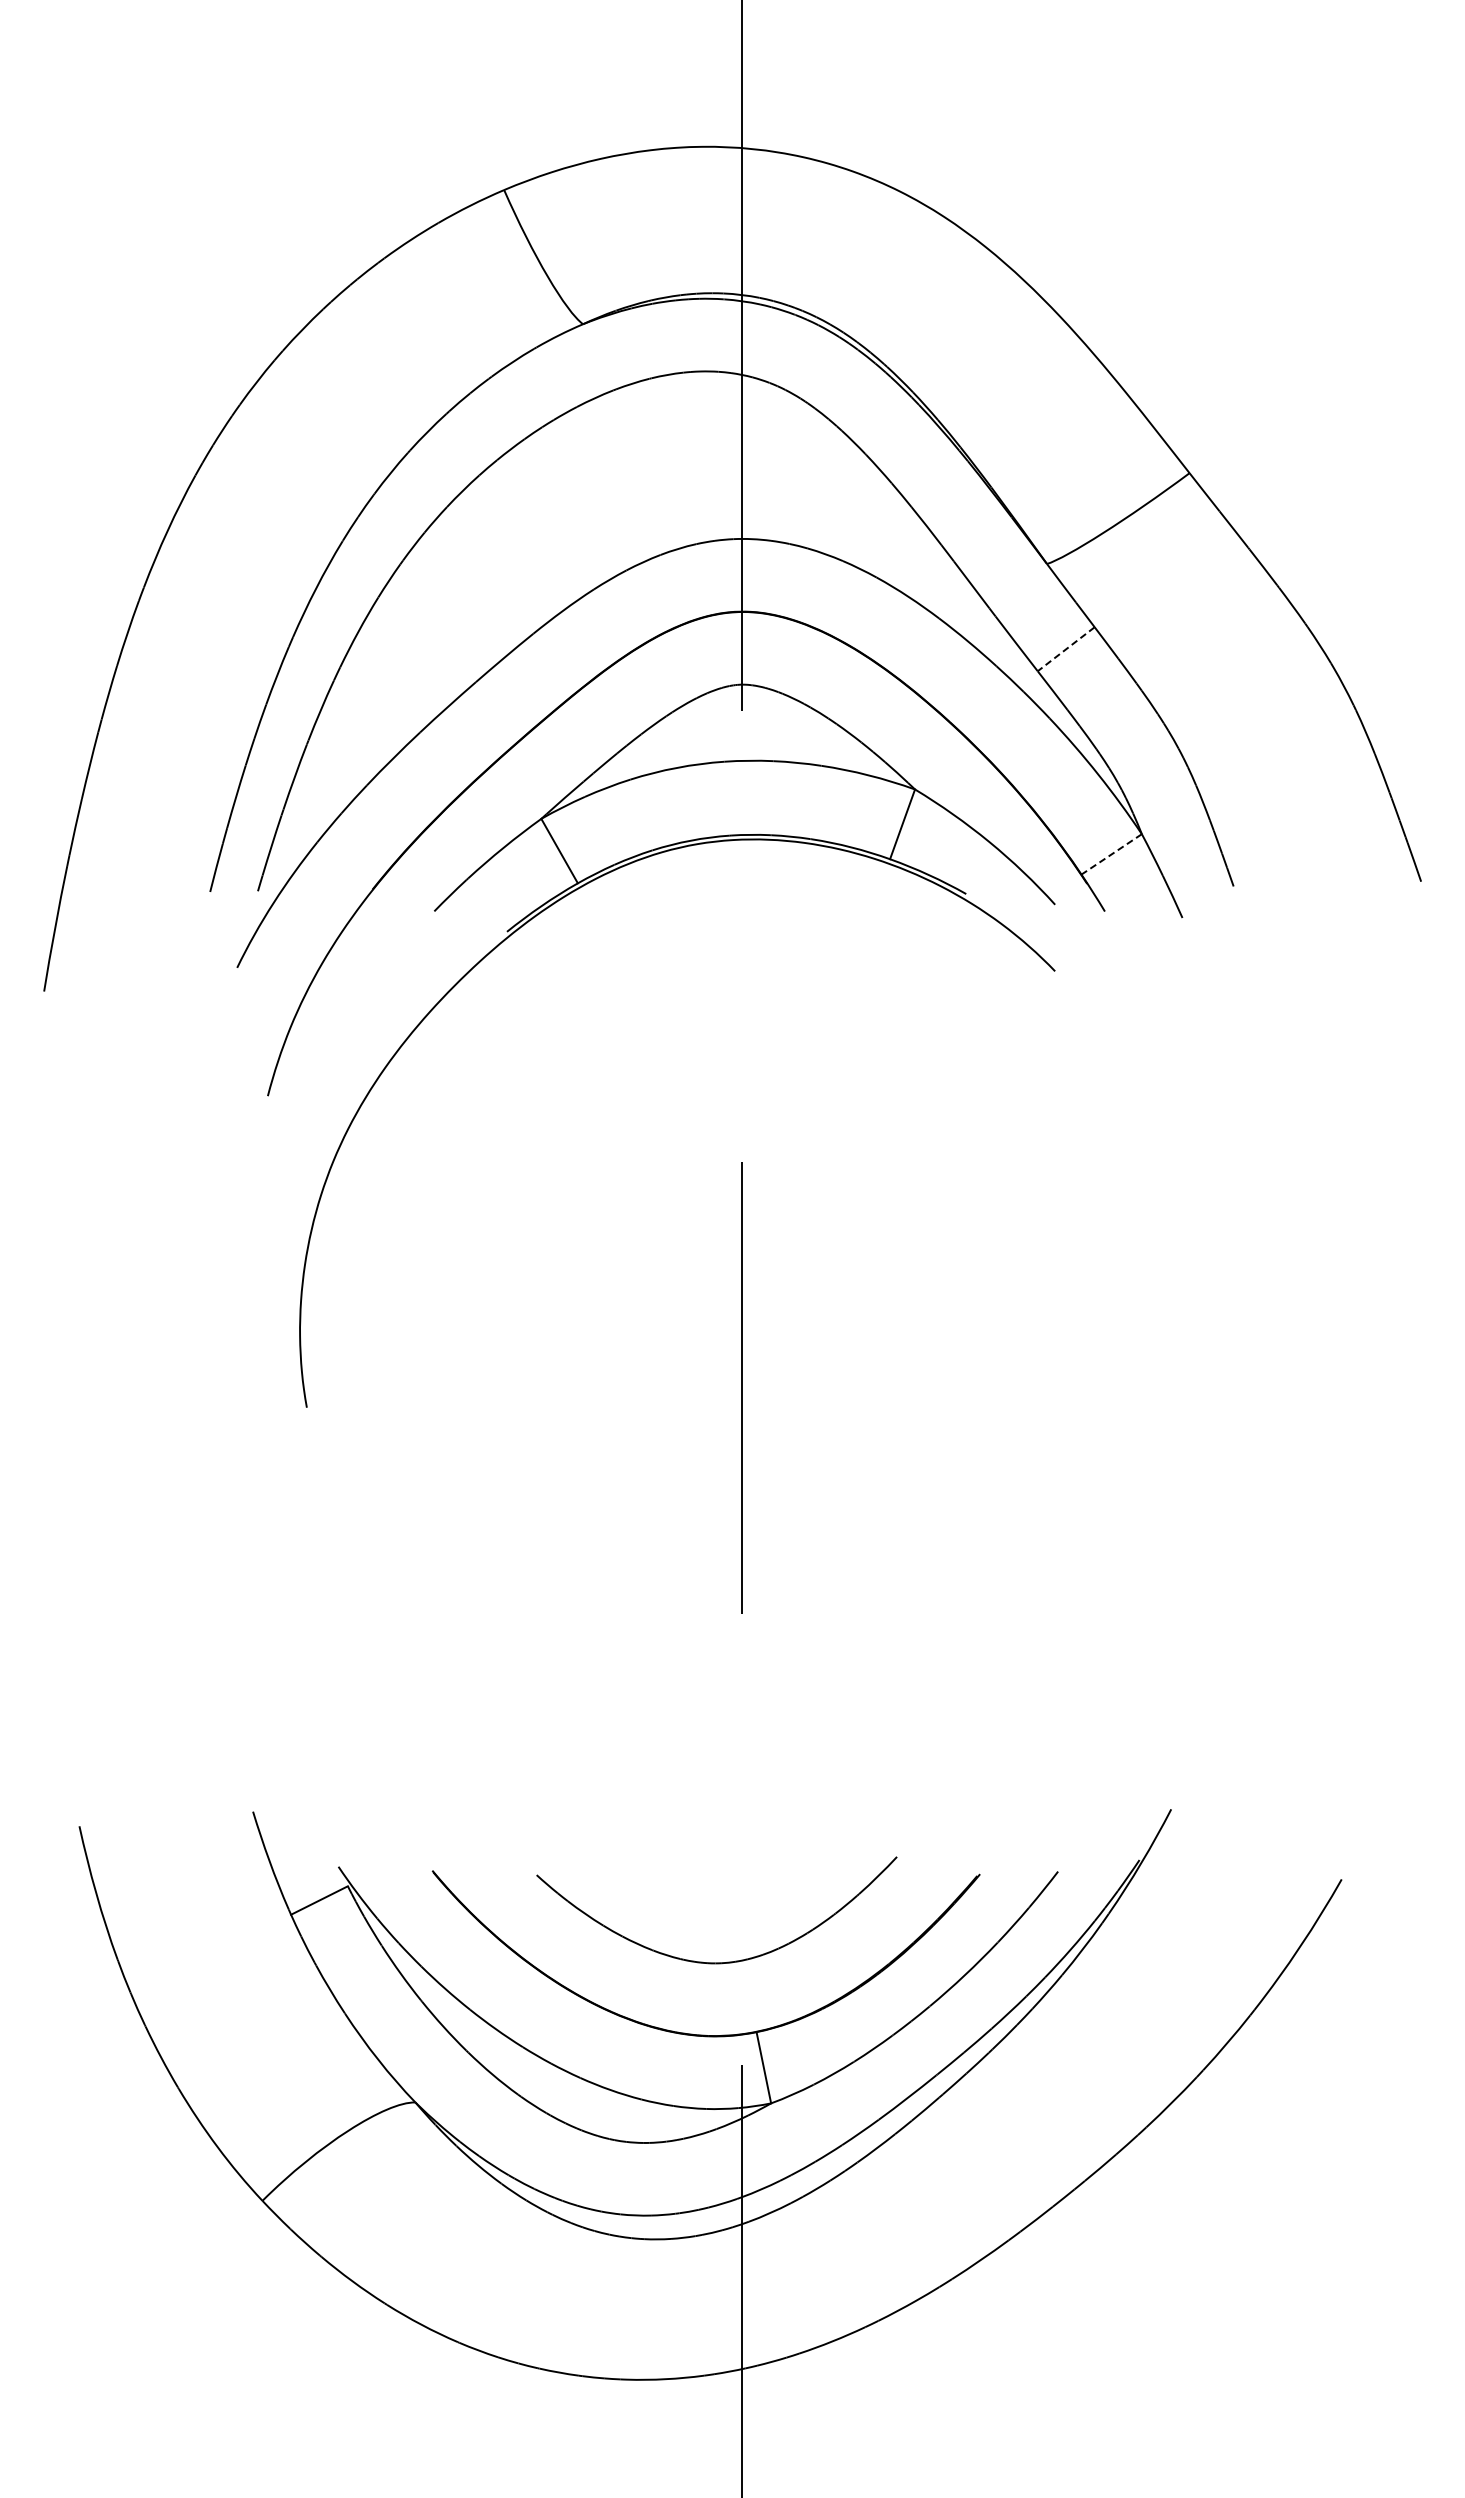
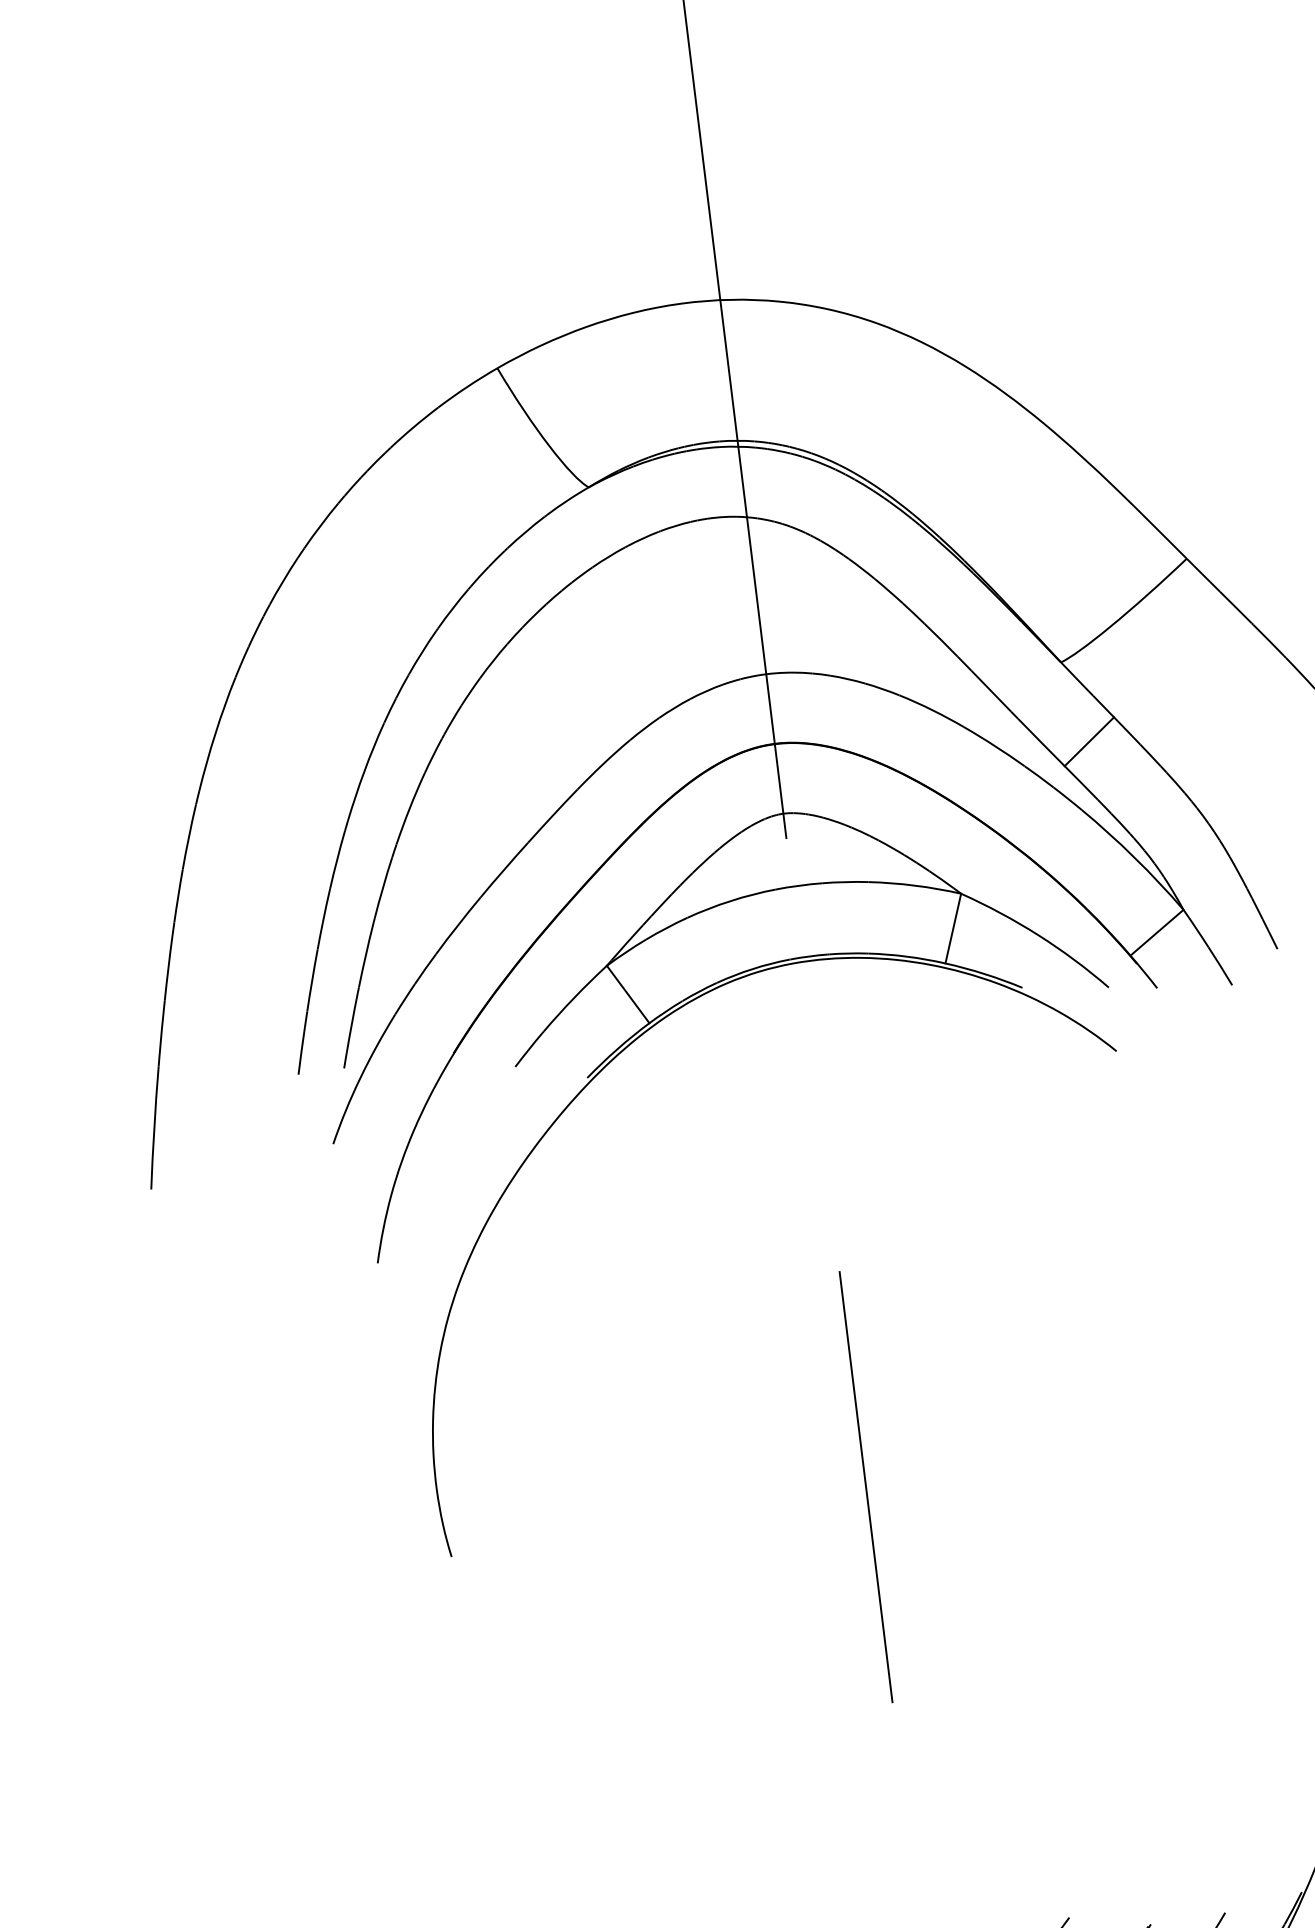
line: (1066, 649) -> (1089, 741), dashed -> solid
line: (1111, 854) -> (1156, 932), dashed -> solid

